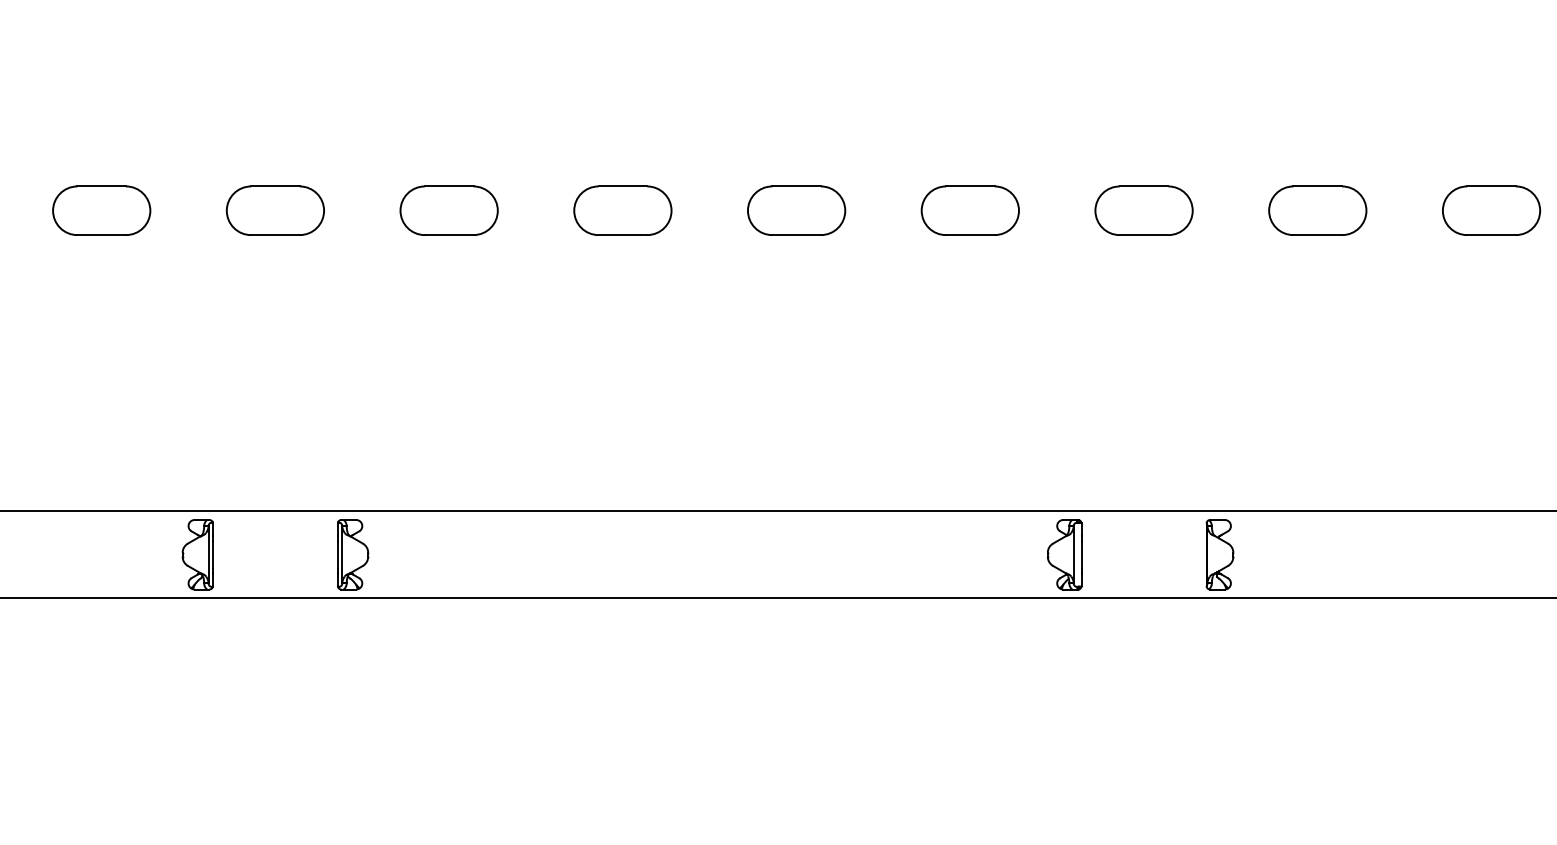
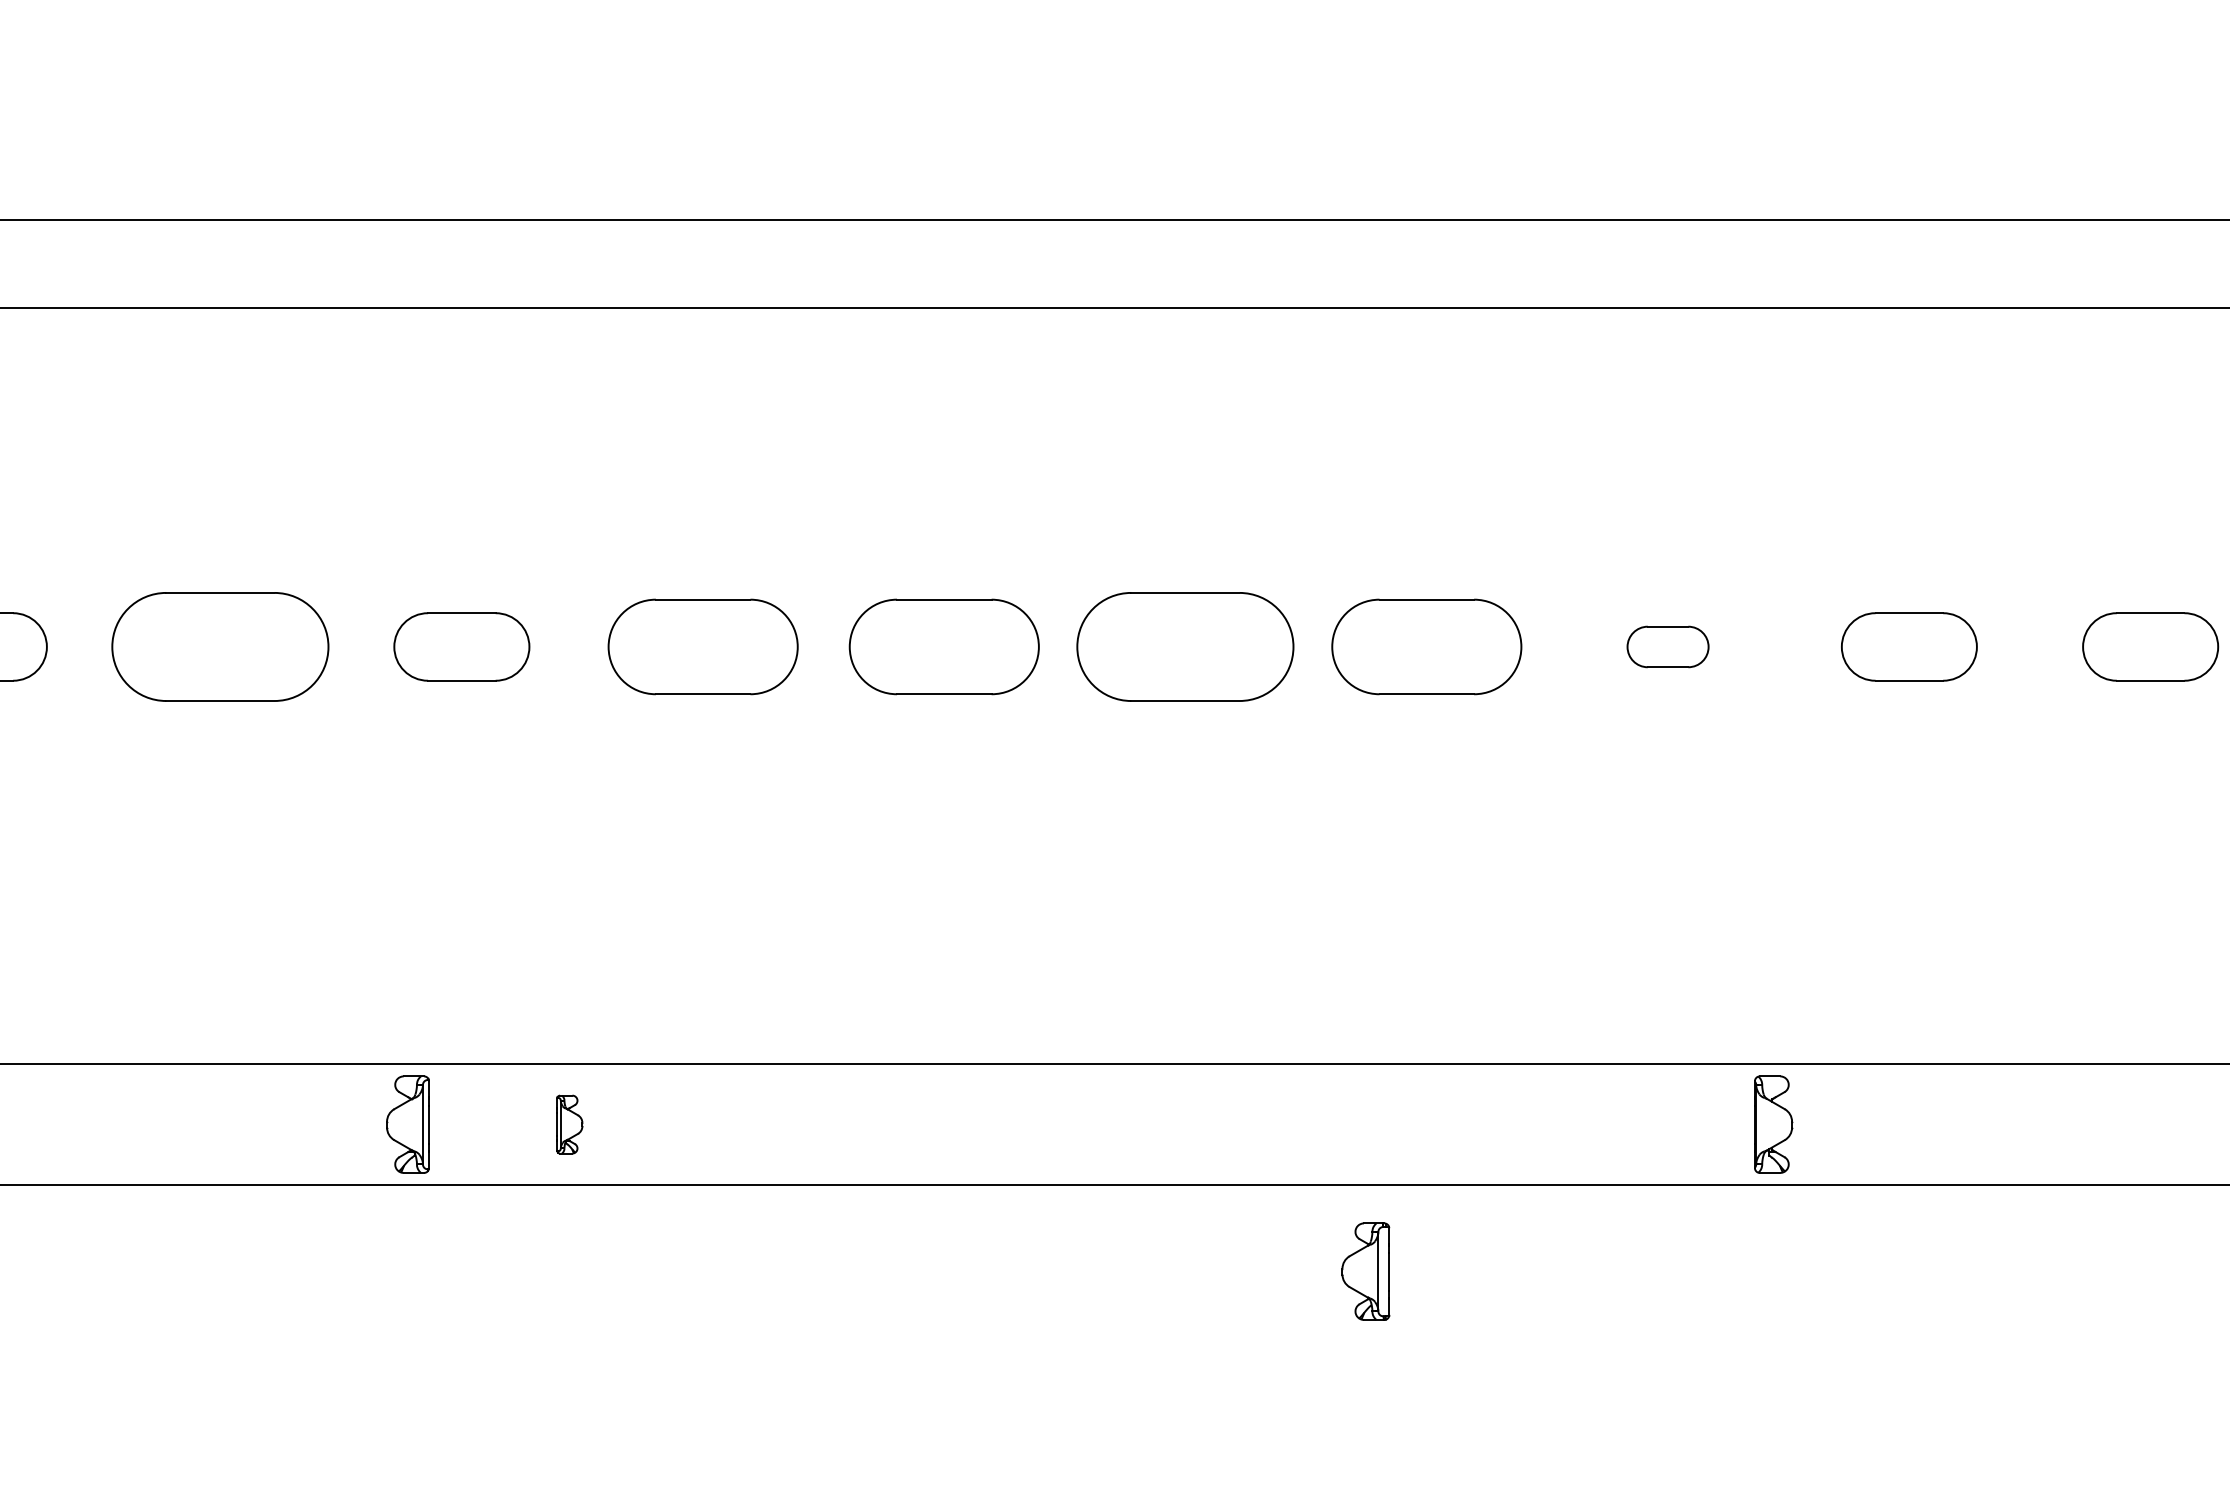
part: (101, 210) -> (220, 646), size x1.6
part: (448, 210) -> (702, 646), size x1.4
part: (622, 210) -> (944, 646), size x1.4
part: (796, 210) -> (1185, 646), size x1.6
part: (970, 210) -> (1426, 646), size x1.4
part: (1143, 210) -> (1667, 646), size x0.6
part: (197, 554) -> (407, 1124), moved
part: (352, 554) -> (569, 1124), size x0.6
part: (1064, 554) -> (1365, 1271), moved

